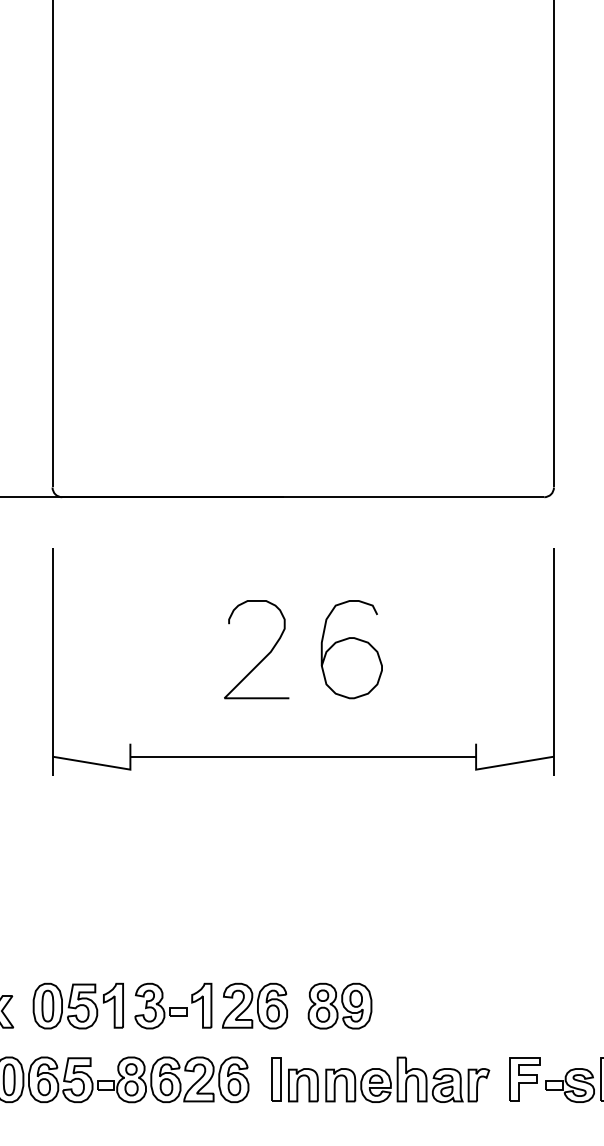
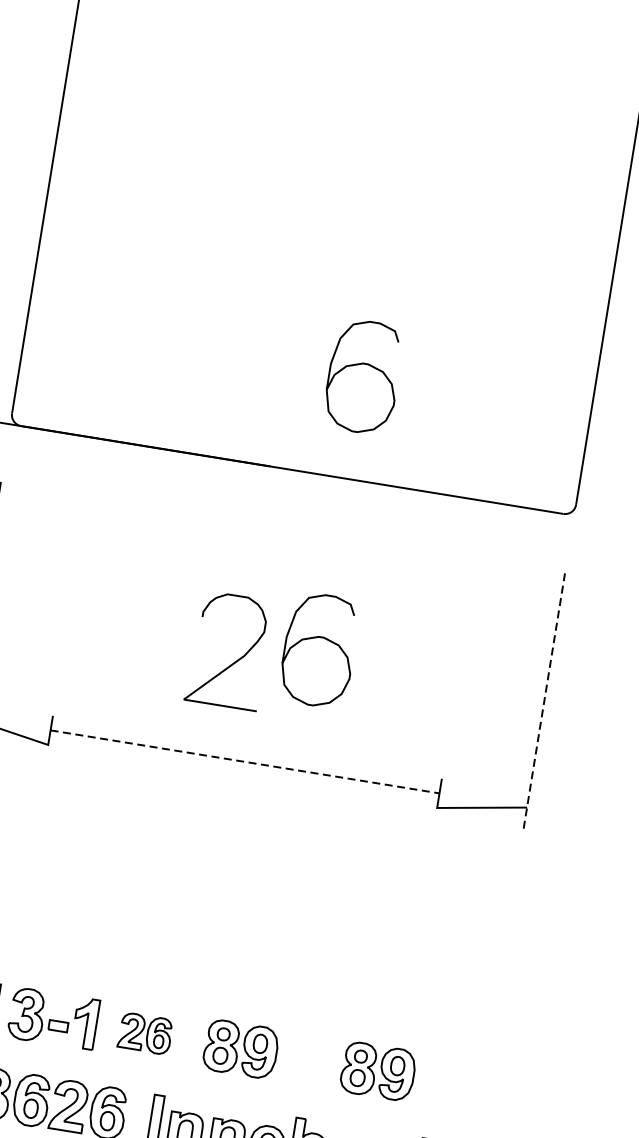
curve: (348, 396) -> (361, 364), added
curve: (264, 656) -> (236, 659), moved
line: (553, 662) -> (543, 701), solid -> dashed
line: (303, 756) -> (245, 761), solid -> dashed
part: (254, 1005) -> (144, 1032), size x0.7
part: (461, 1005) -> (377, 1070), added

